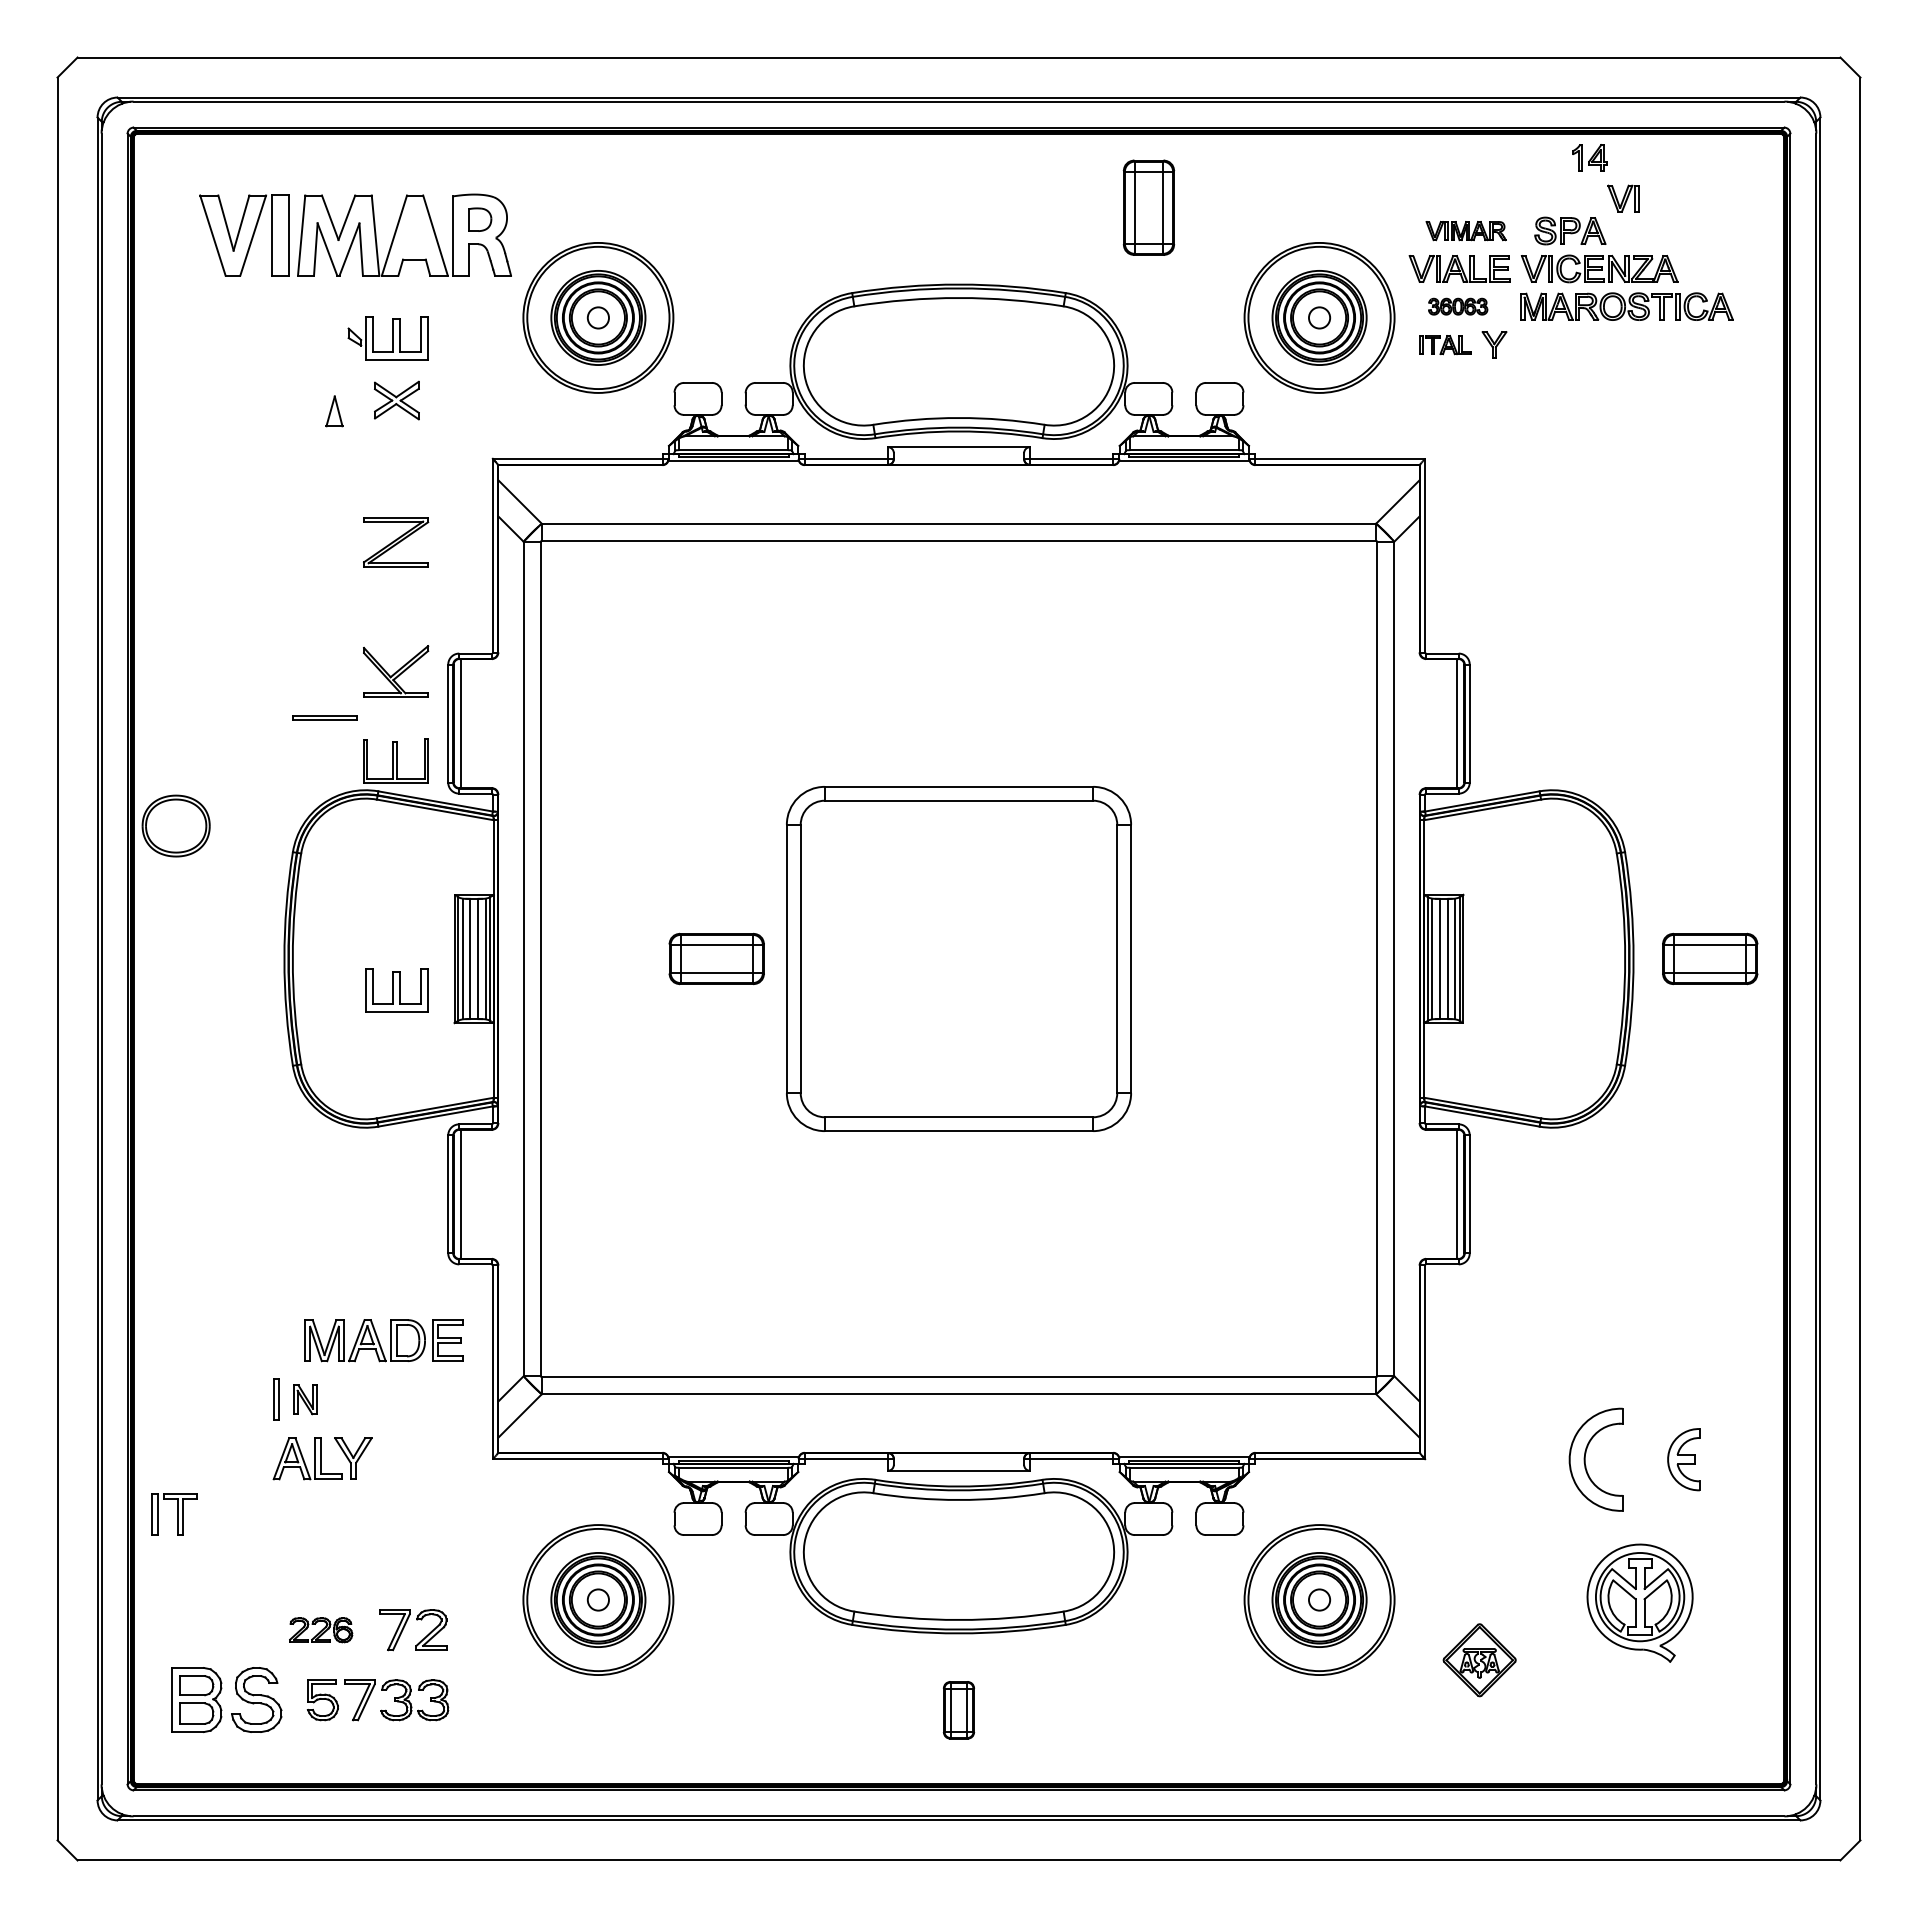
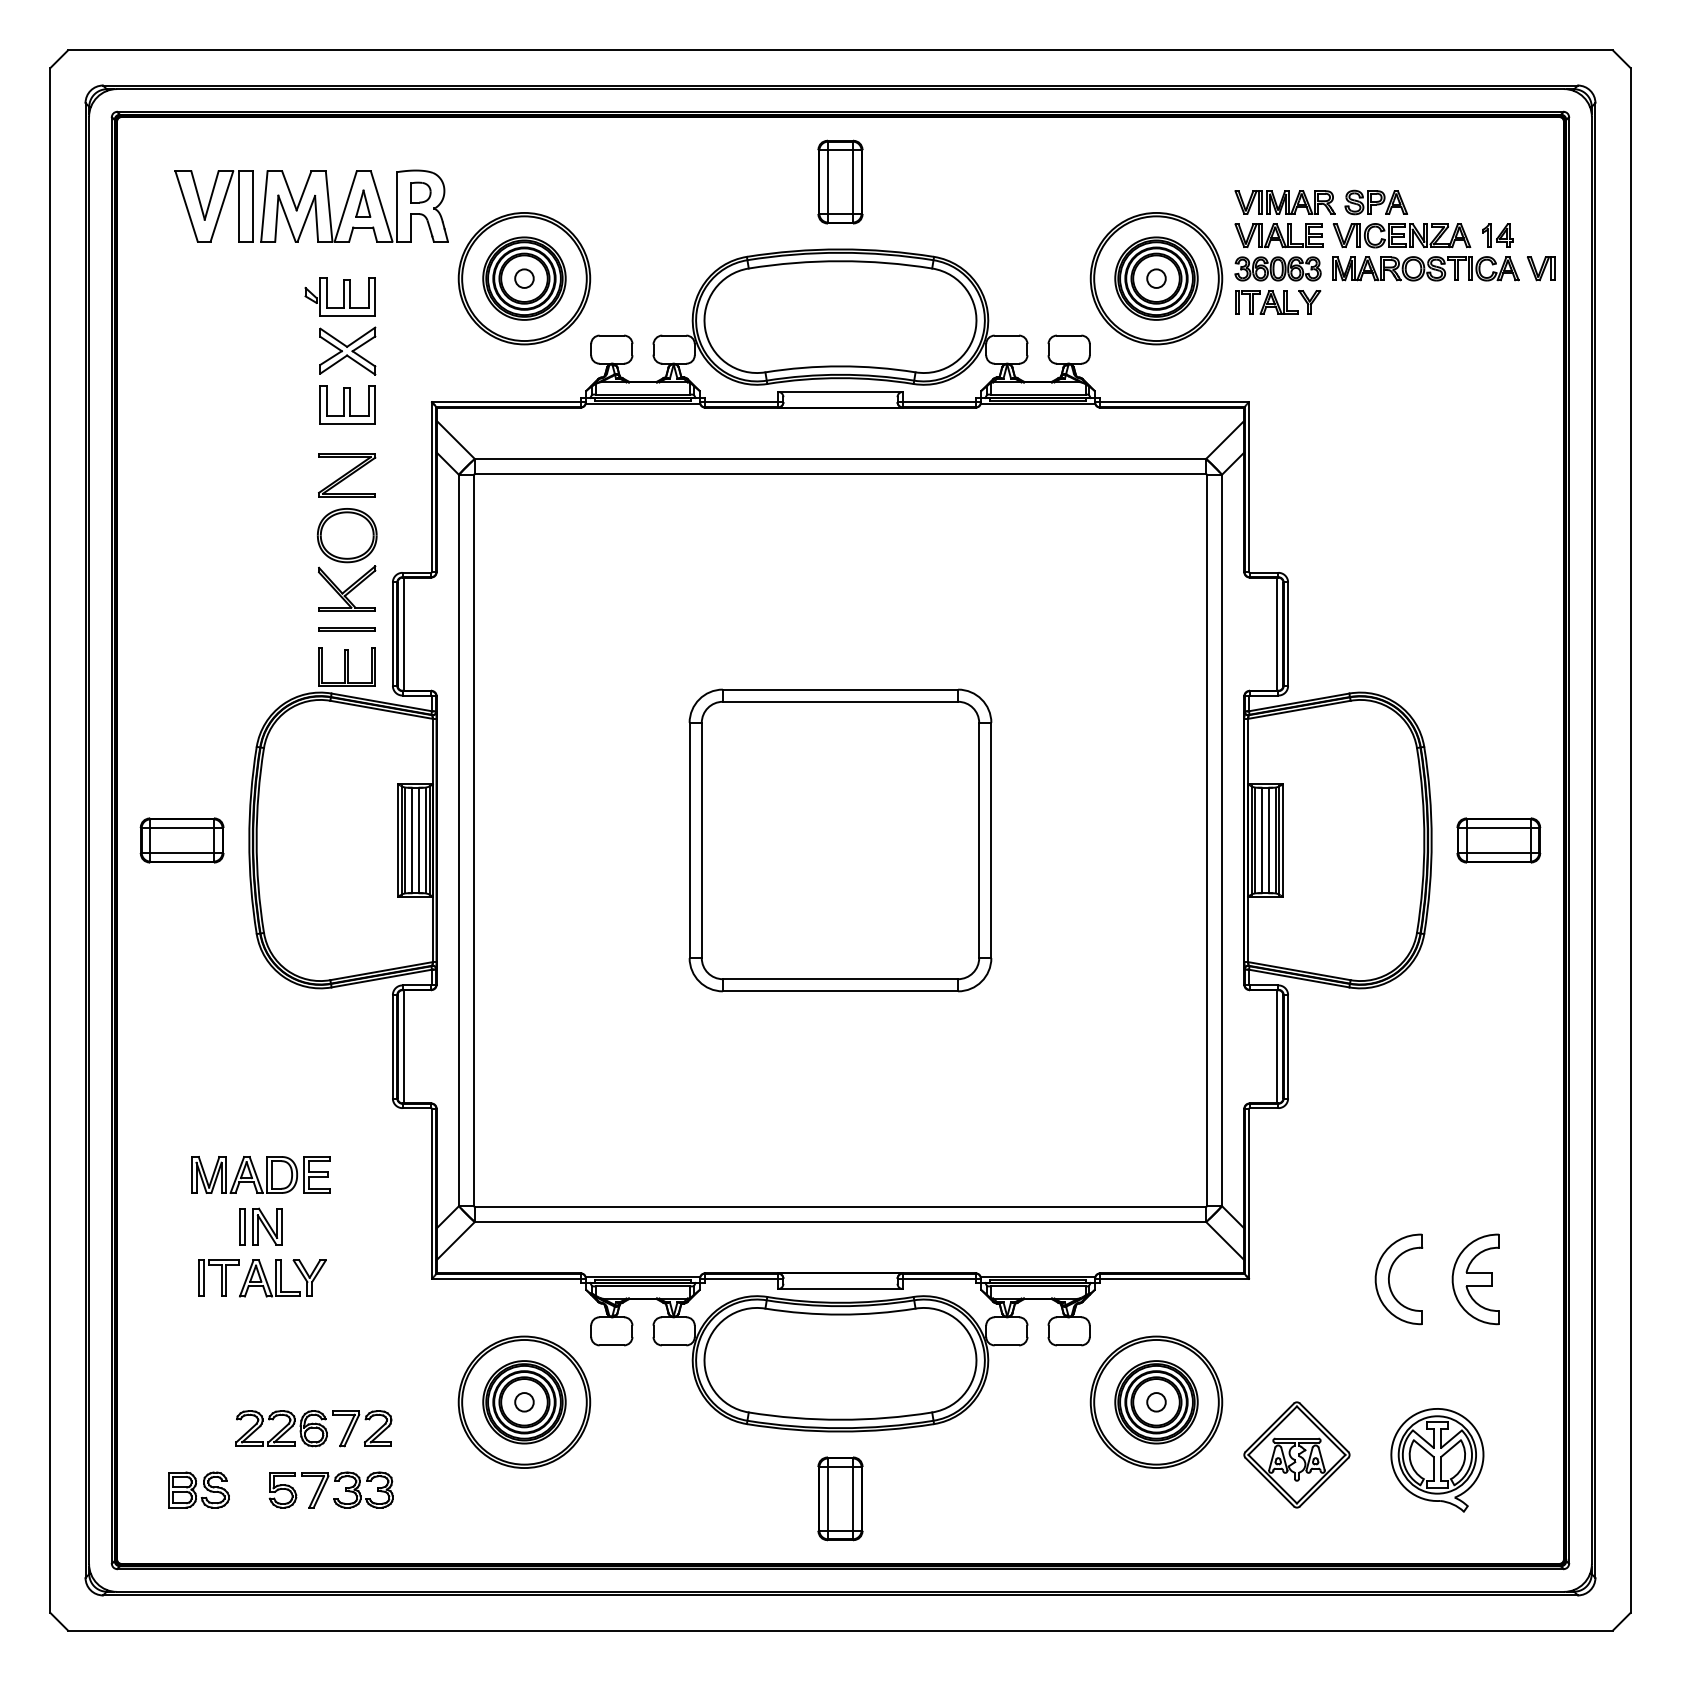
part: (1589, 157) -> (1497, 235), moved
part: (1623, 198) -> (1541, 268), moved
part: (1148, 207) -> (840, 181), moved
part: (1465, 230) -> (1284, 202), size x1.43
part: (1457, 306) -> (1277, 268), size x1.67
part: (1445, 344) -> (1266, 301), size x1.43
part: (396, 400) -> (347, 351), size x1.43
part: (334, 411) -> (363, 203), moved
part: (324, 717) -> (346, 628), moved
part: (175, 825) -> (346, 535), moved
part: (716, 958) -> (181, 840), moved
part: (396, 990) -> (347, 404), moved
part: (383, 1340) -> (260, 1174), moved
part: (305, 1399) -> (267, 1226), size x1.43
part: (1683, 1459) -> (1475, 1279), size x1.67
part: (174, 1514) -> (218, 1278), moved
part: (1639, 1602) -> (1436, 1459), moved
part: (320, 1630) -> (280, 1429), size x1.67
part: (1479, 1660) -> (1296, 1455), size x1.67
part: (227, 1700) -> (199, 1490), size x0.62
part: (958, 1710) -> (840, 1499), size x1.67

